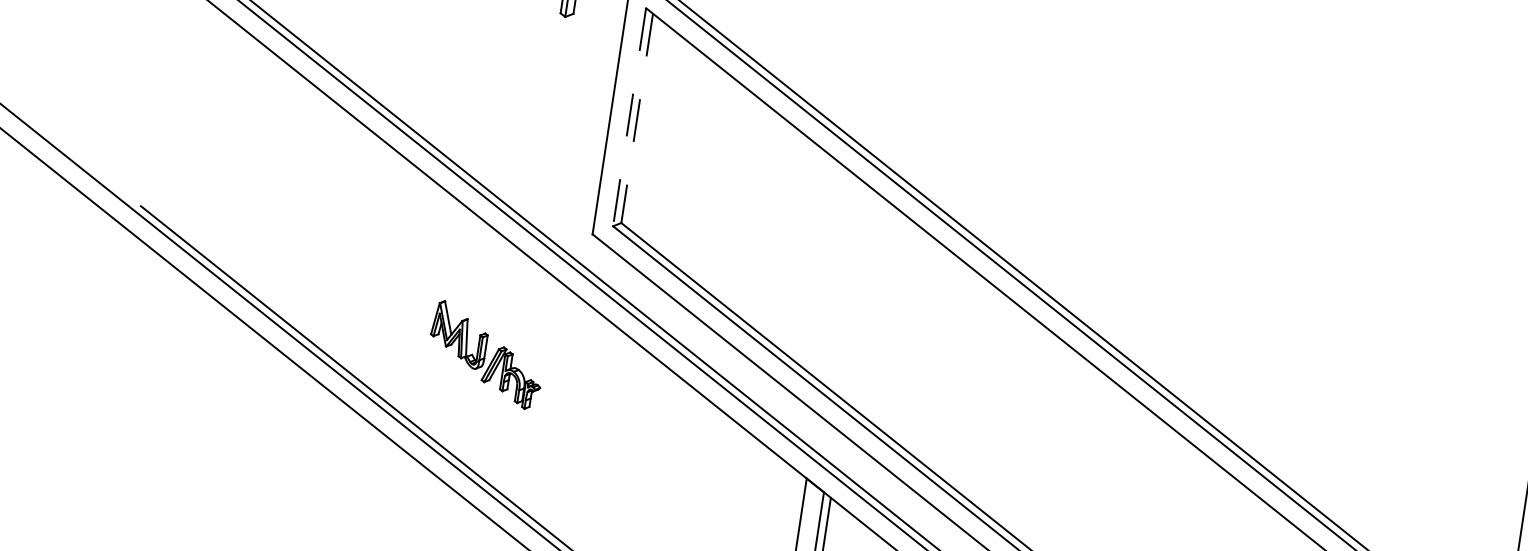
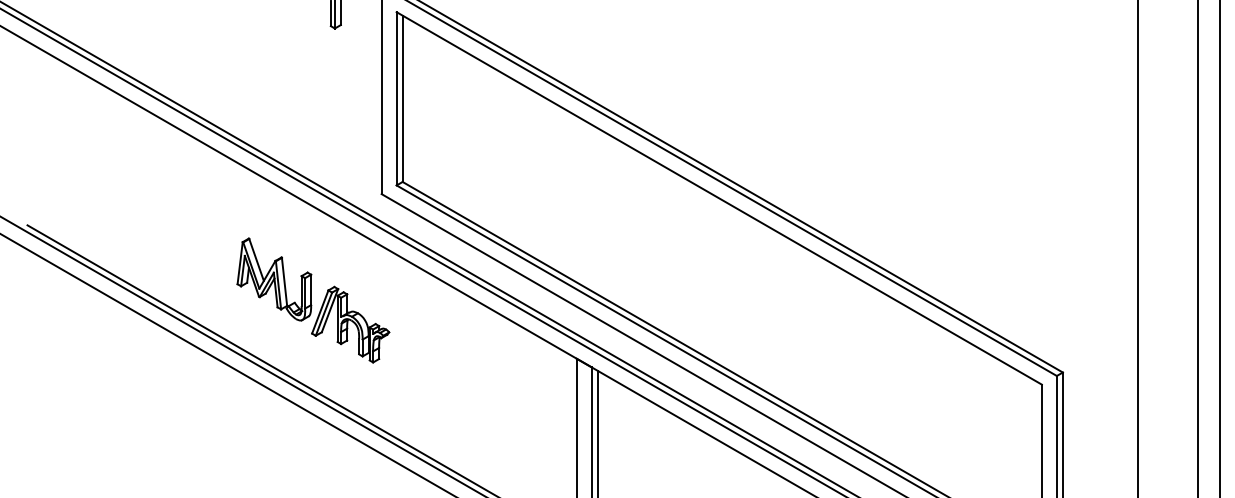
line: (629, 116) -> (396, 98), dashed -> solid
line: (636, 119) -> (402, 99), dashed -> solid
part: (486, 355) -> (313, 300), size x1.67

